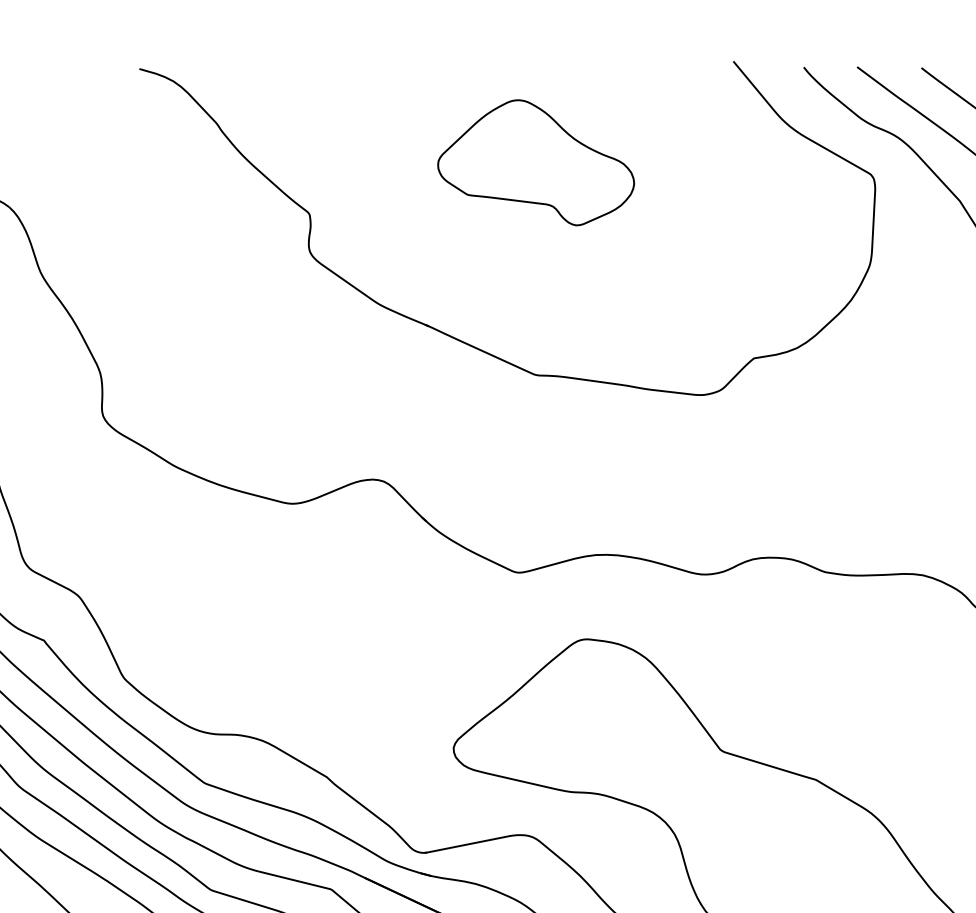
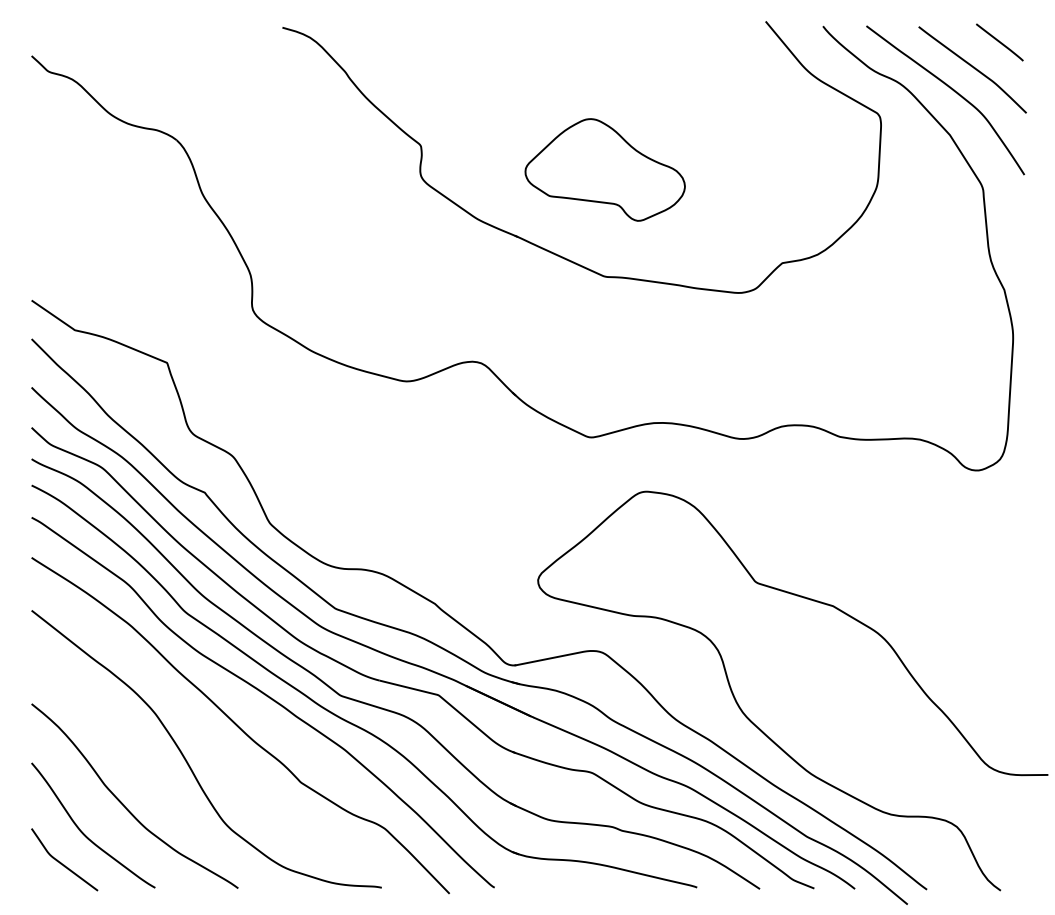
part: (535, 162) -> (604, 169), moved

